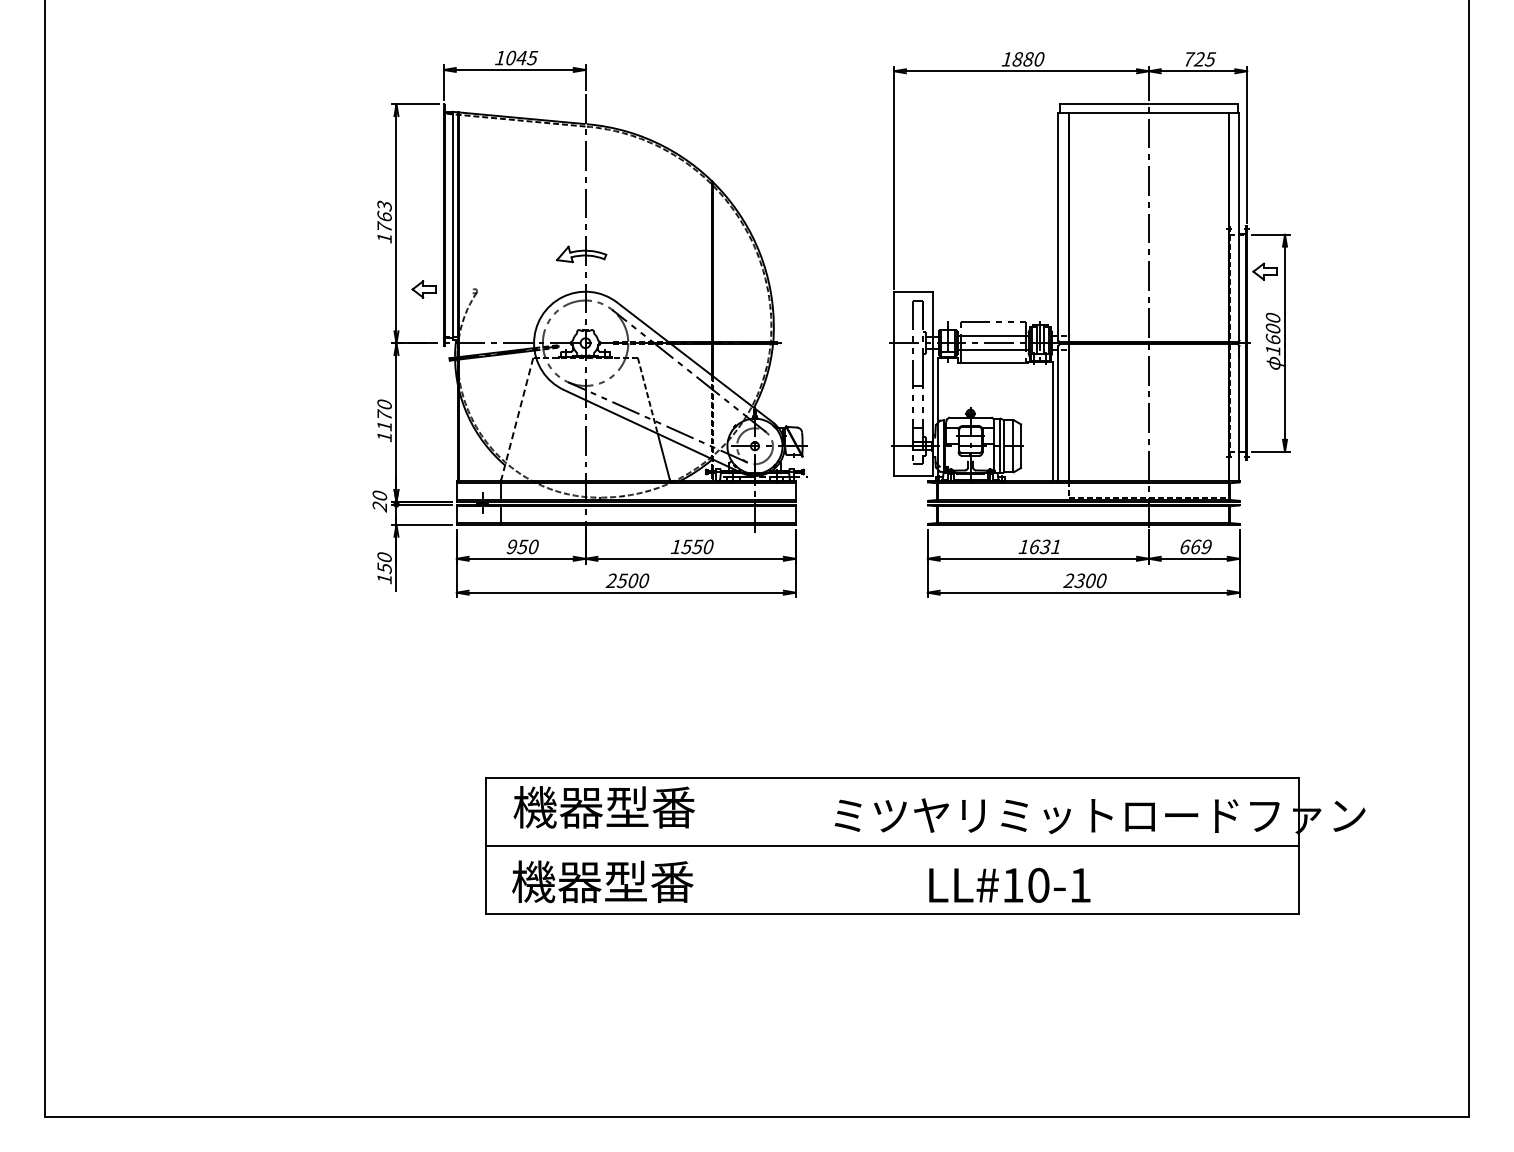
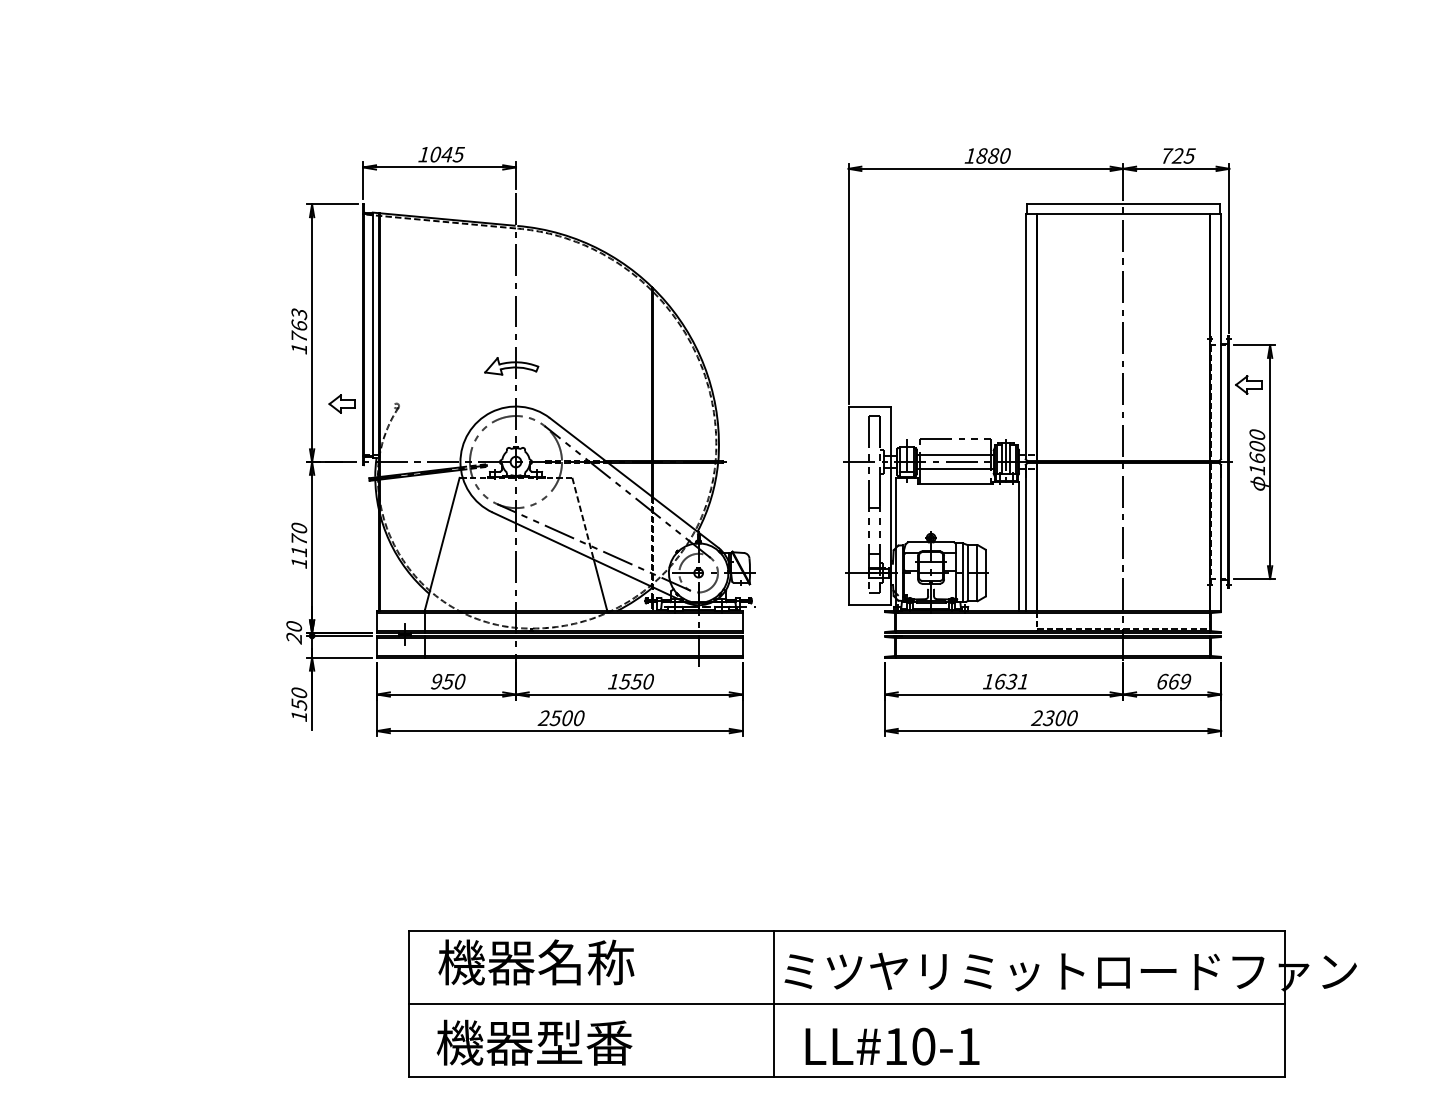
line: (517, 419) -> (442, 544), dashed -> solid
text: (650, 807) -> (585, 962), 機器型番 -> 機器名称
line: (824, 846) -> (773, 1004), added
text: (1009, 885) -> (892, 1046), moved

